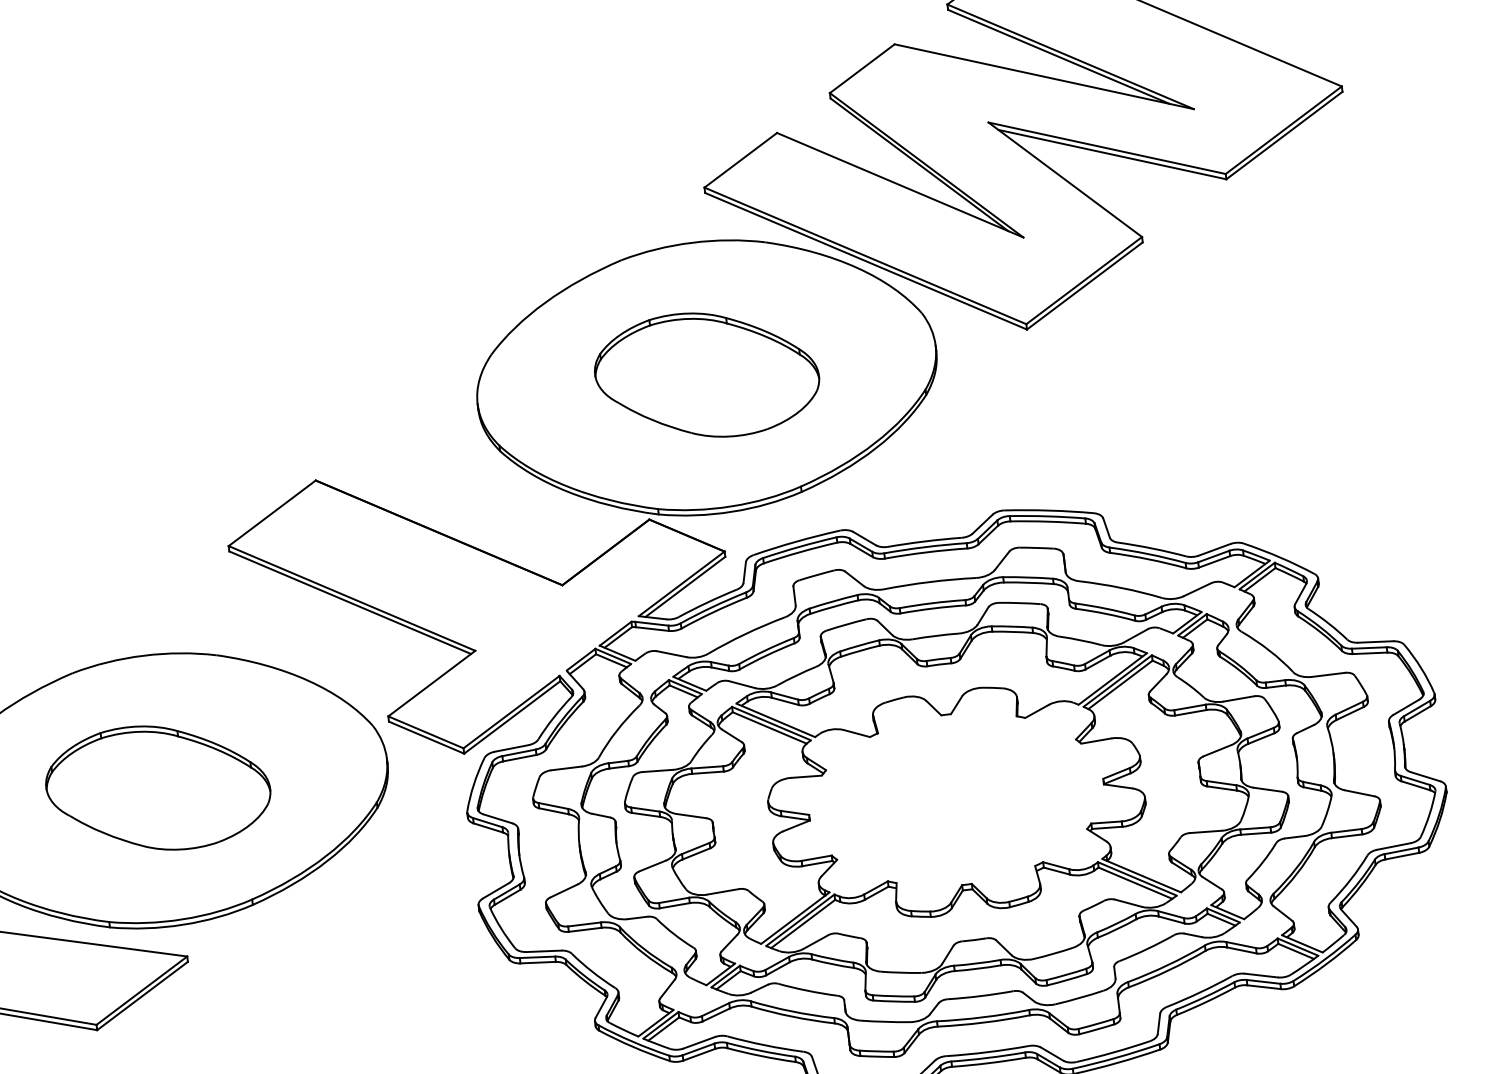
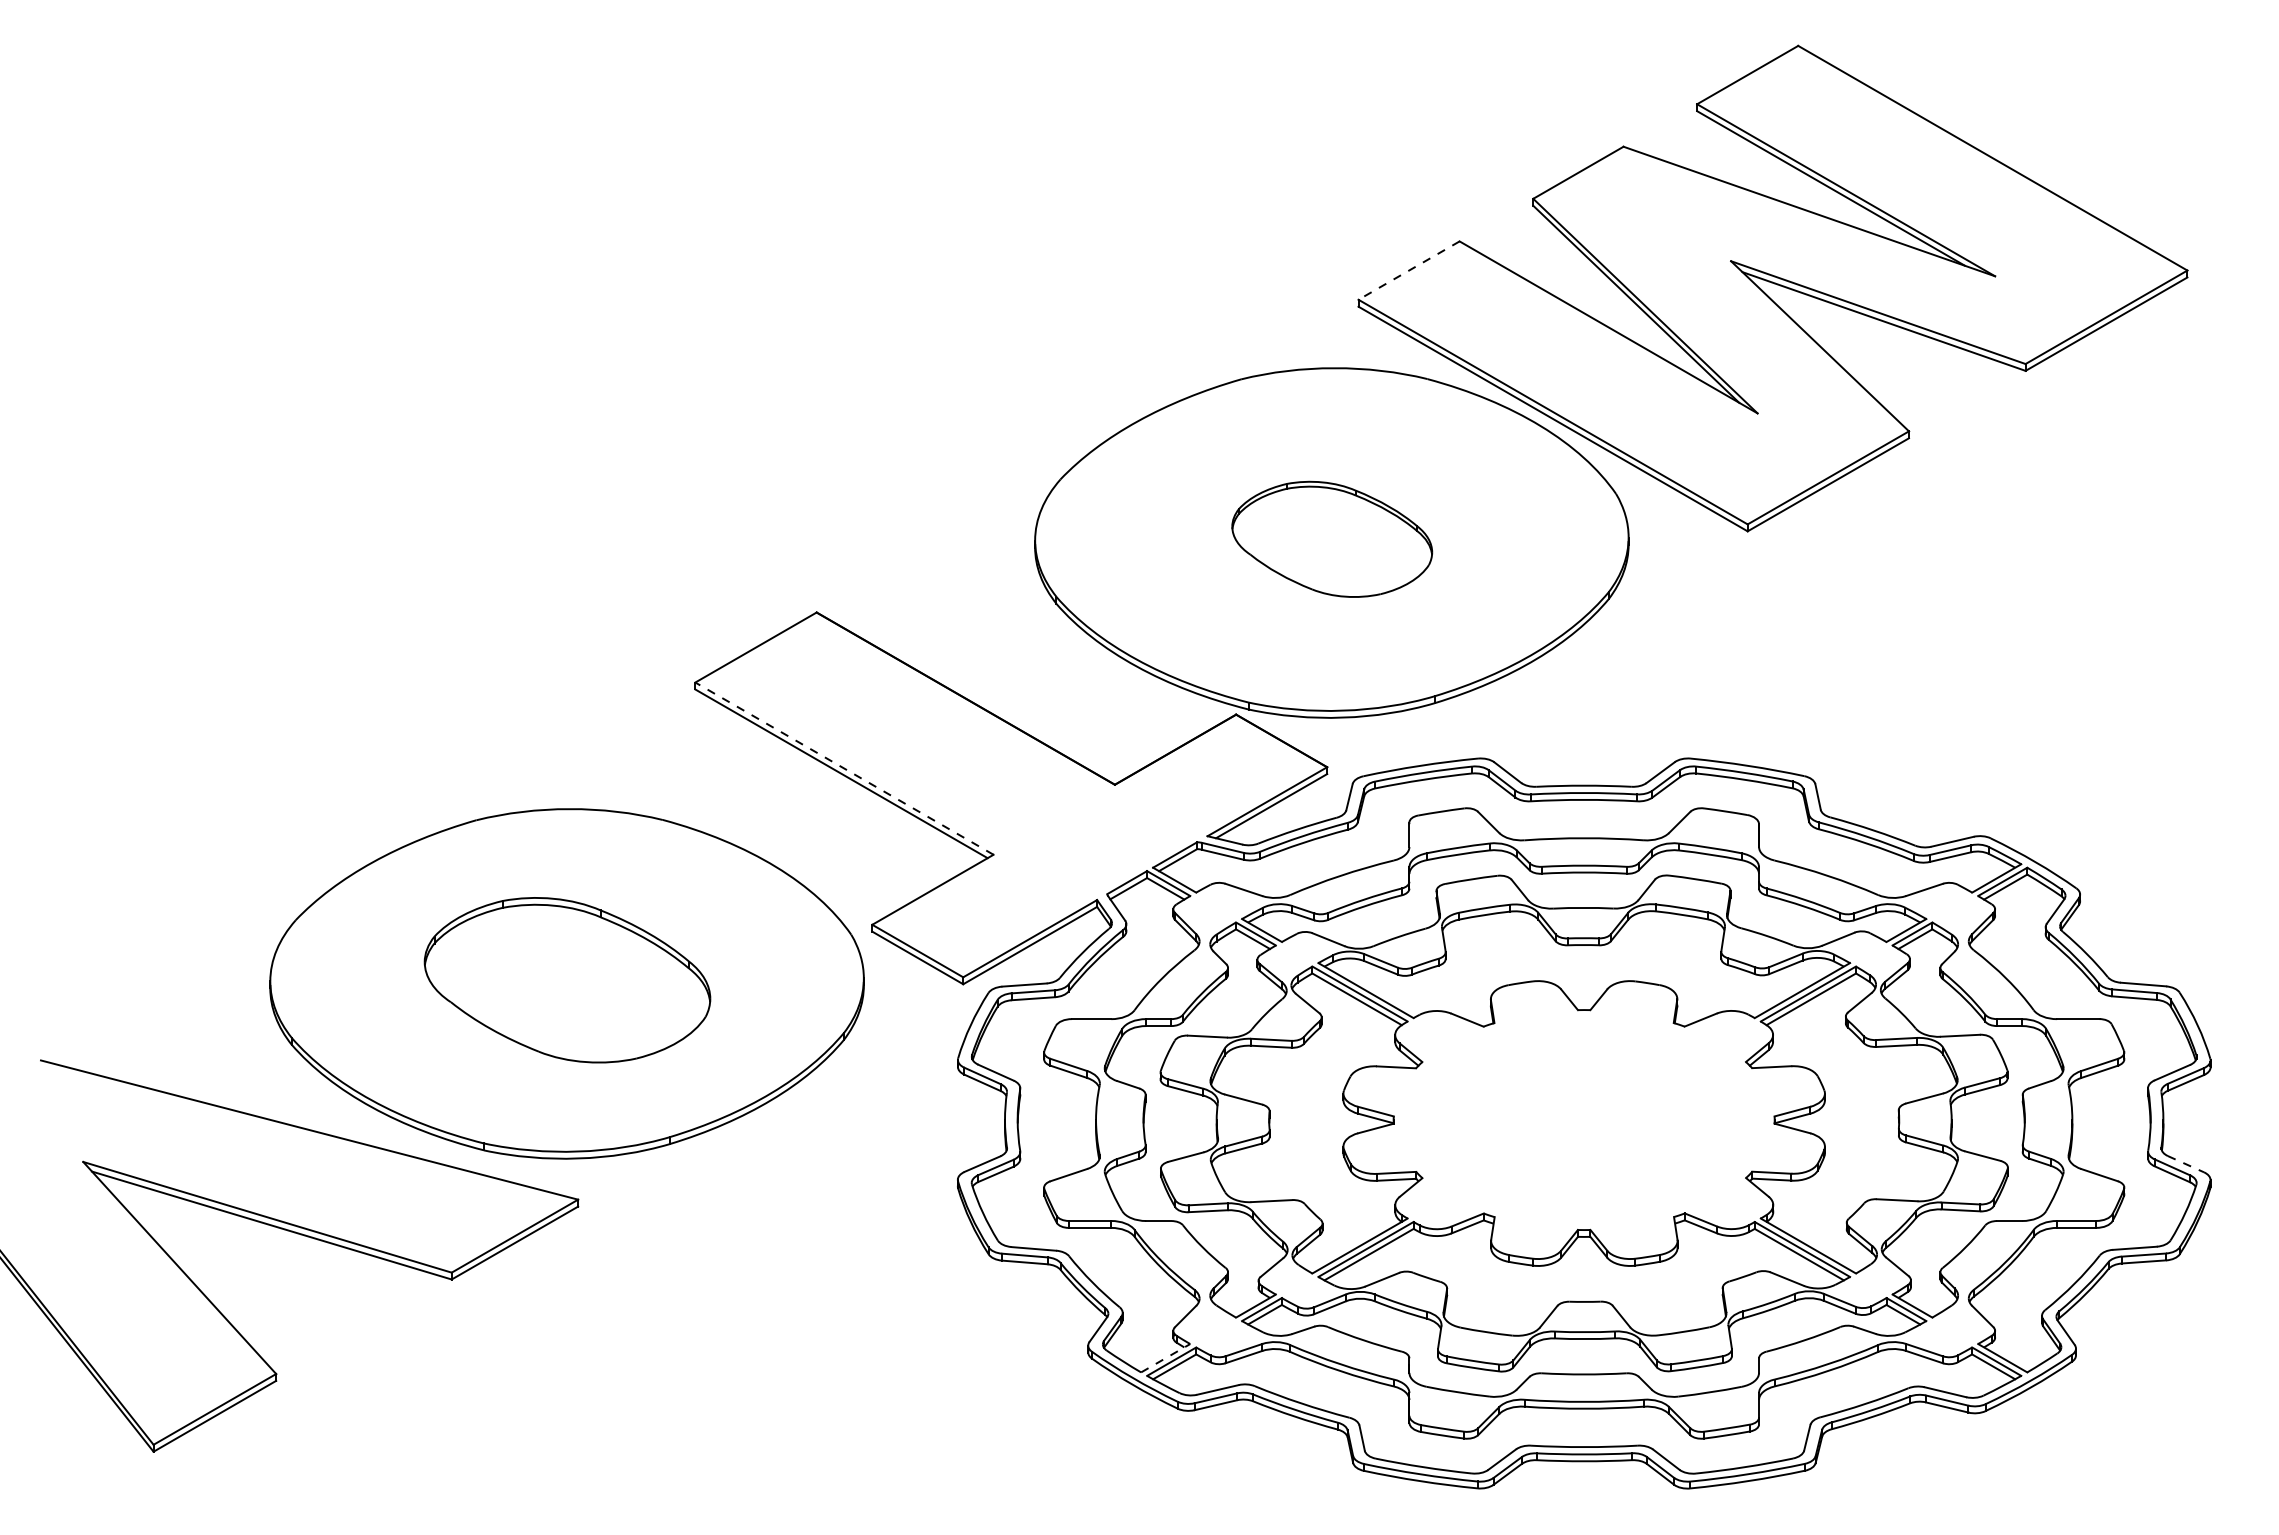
line: (740, 160) -> (1408, 270), solid -> dashed
part: (706, 375) -> (1331, 539), size x0.7
line: (352, 598) -> (844, 768), solid -> dashed
line: (1425, 776) -> (2185, 1164), solid -> dashed
line: (656, 1022) -> (1166, 1357), solid -> dashed

